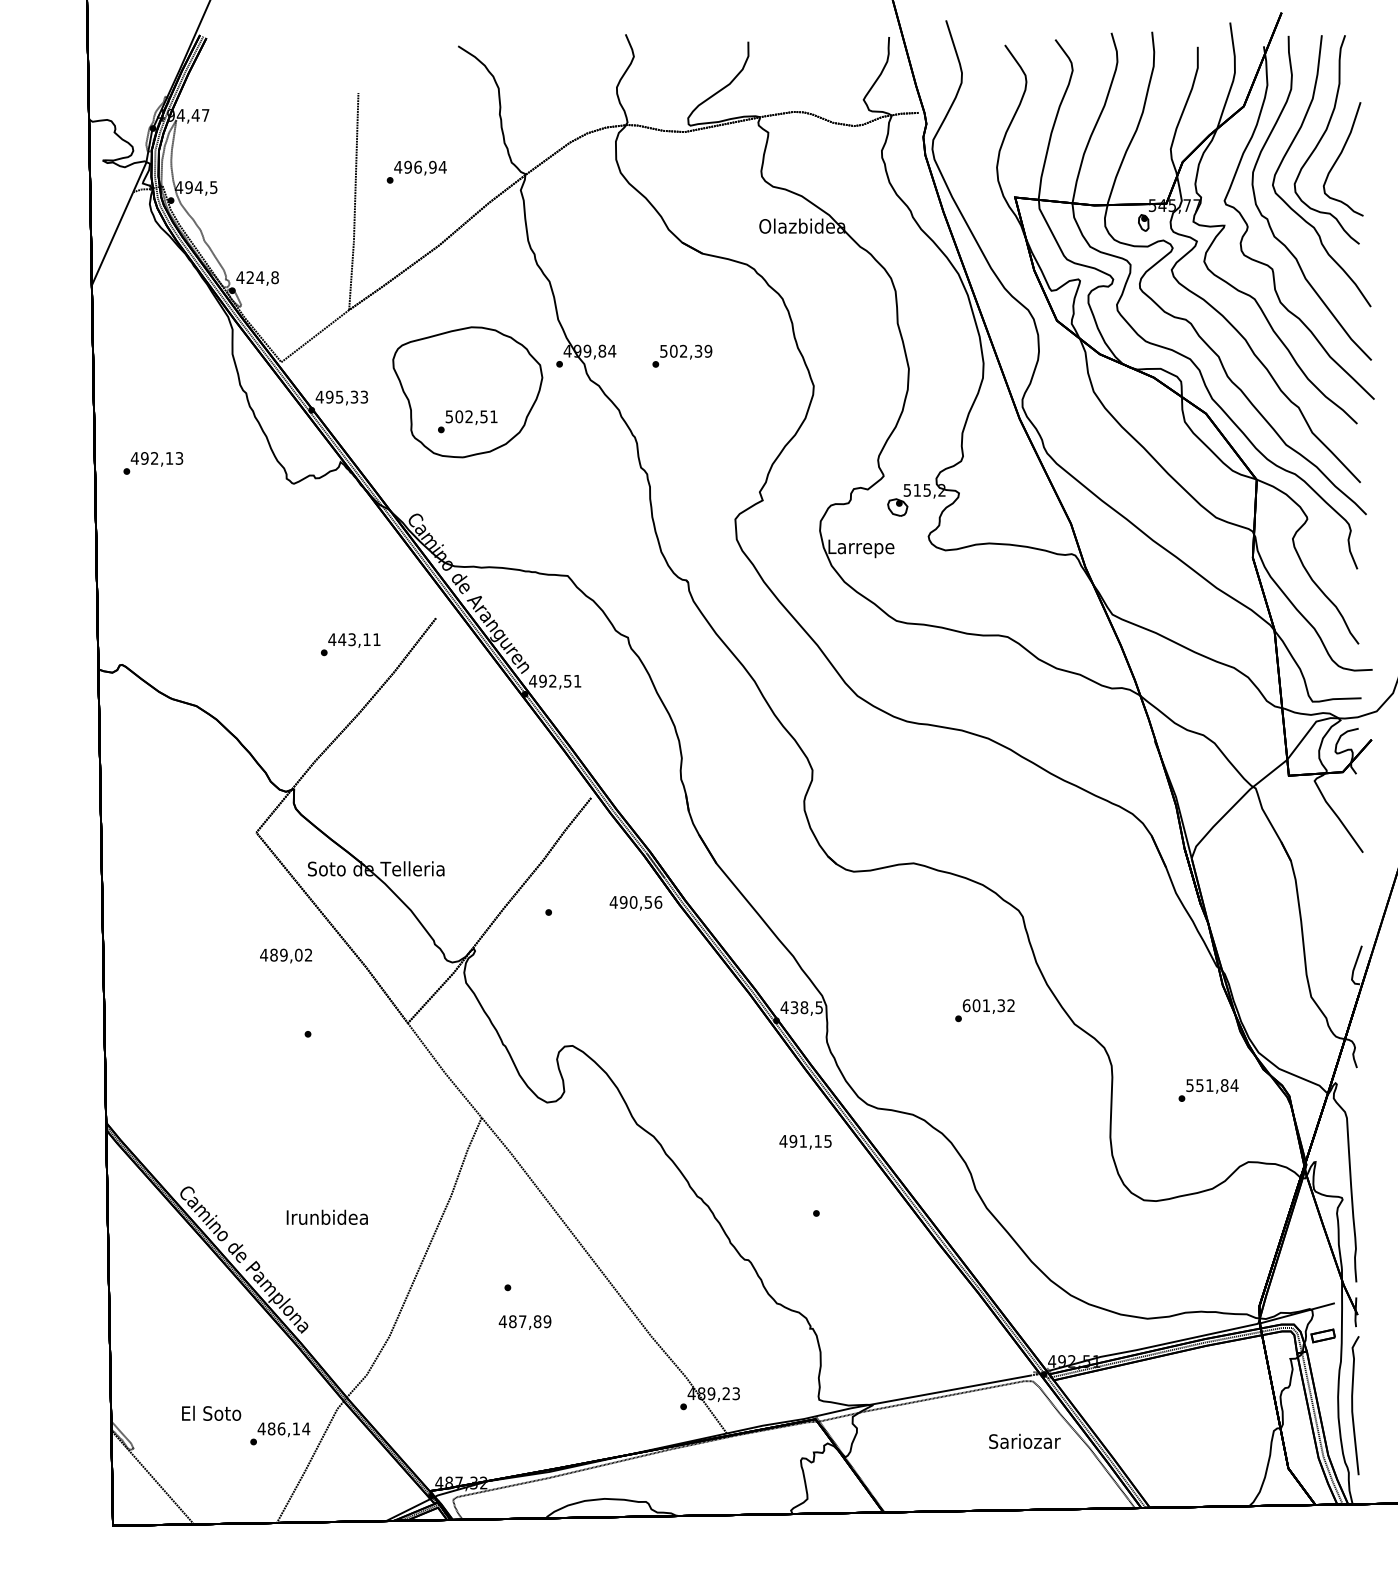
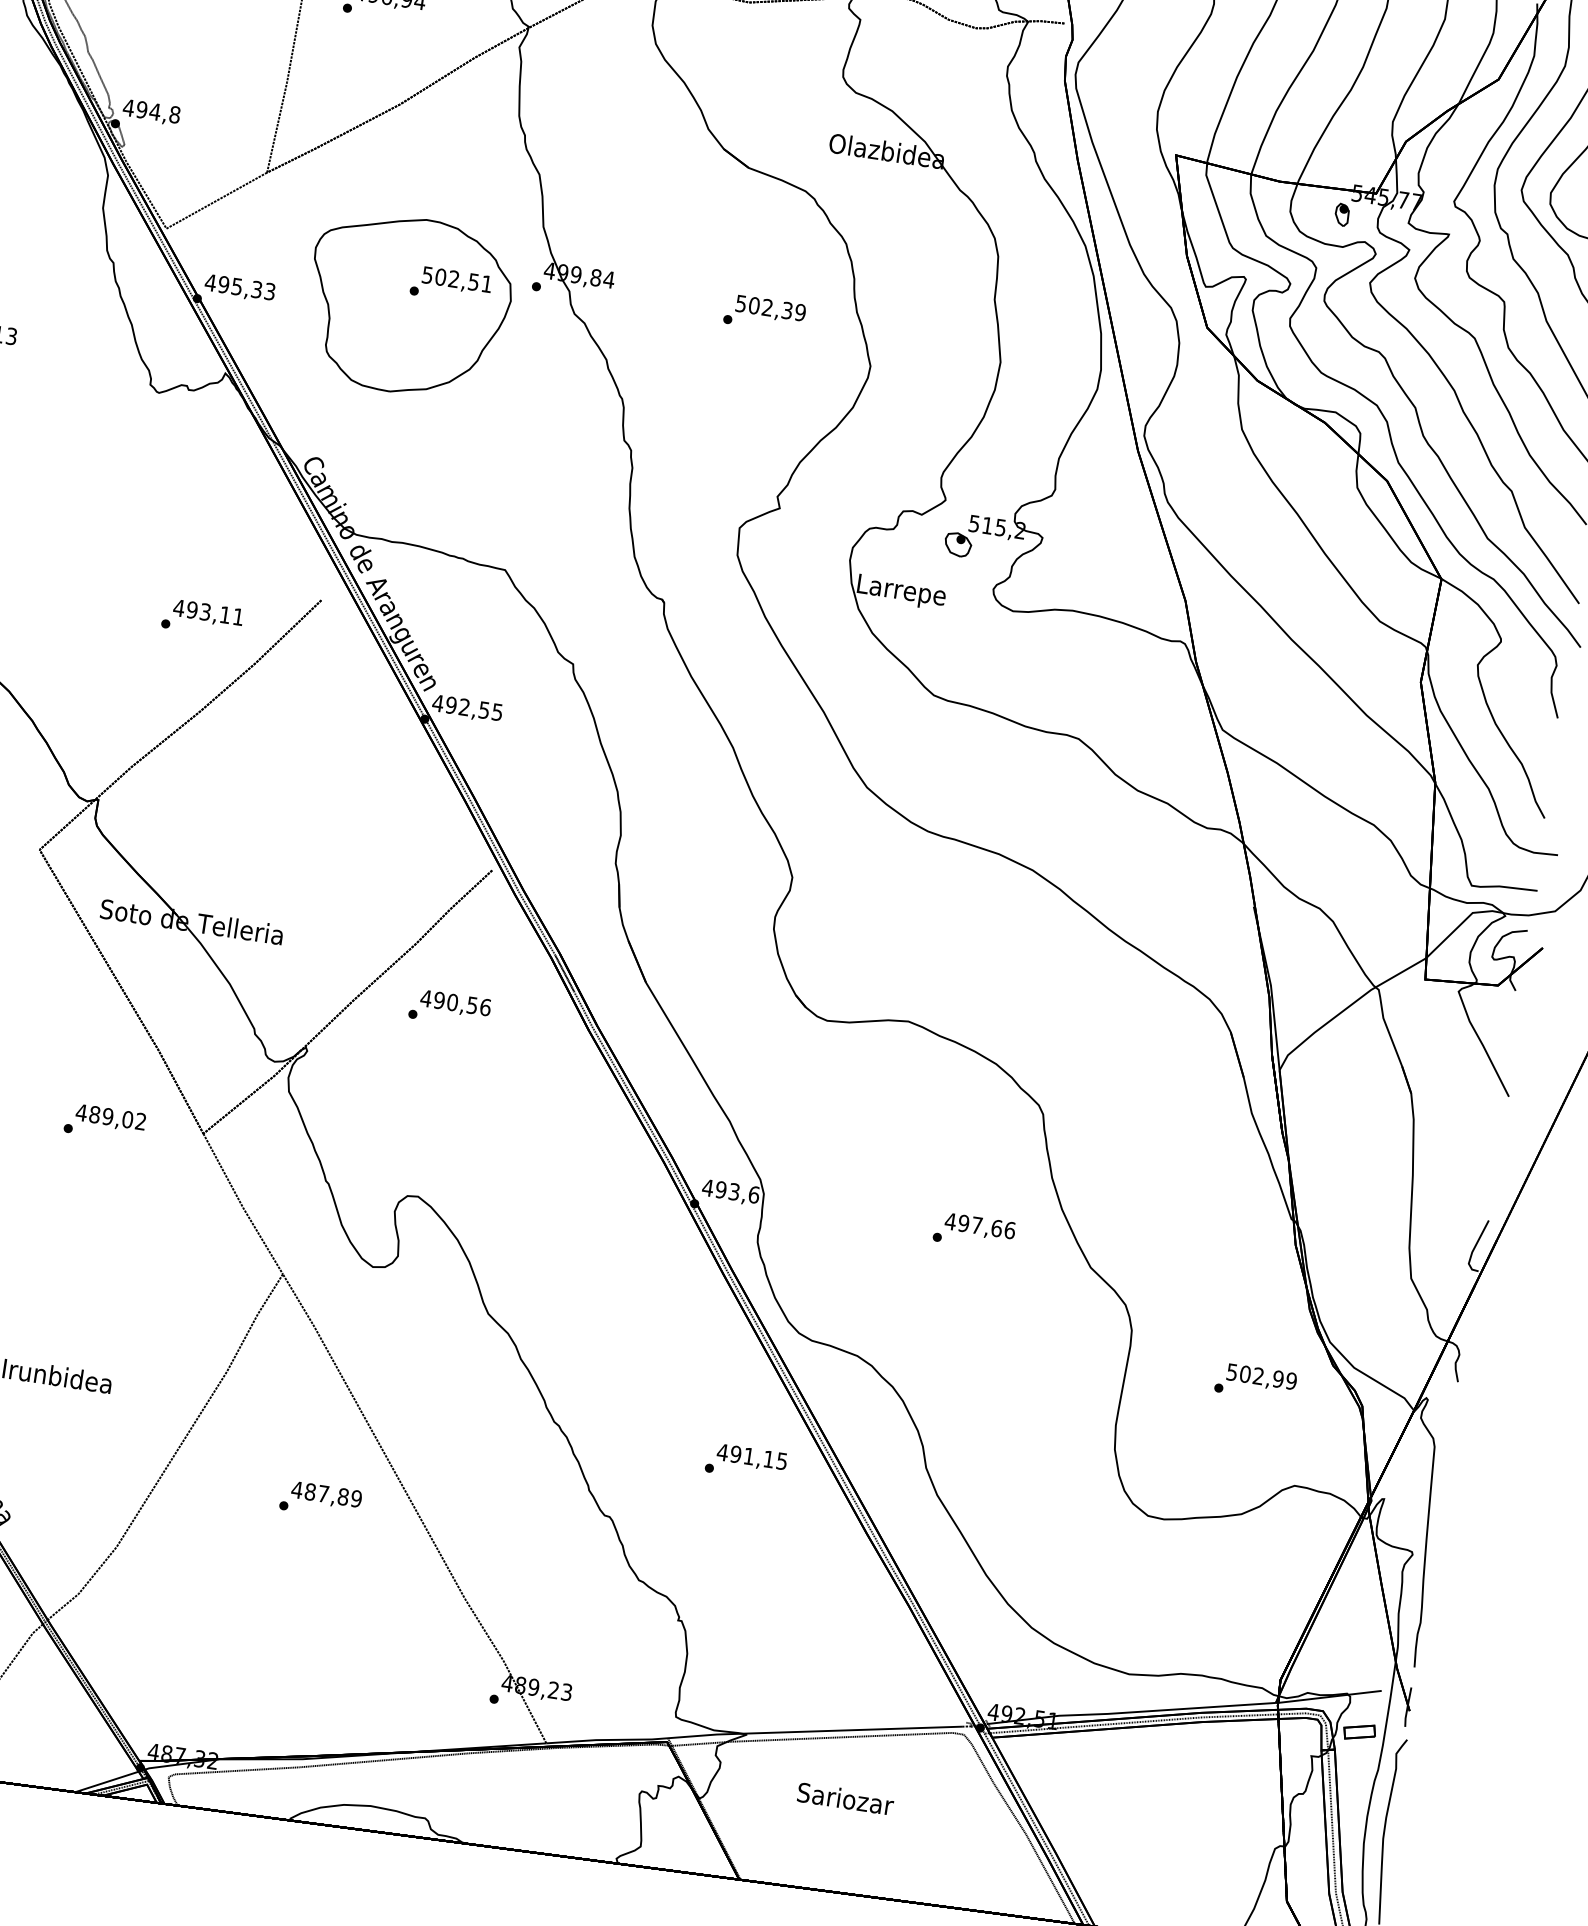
text: (250, 277) -> (142, 109), 424,8 -> 494,8
text: (682, 355) -> (765, 313), moved
text: (467, 421) -> (450, 285), moved
text: (342, 639) -> (192, 609), 443,11 -> 493,11
text: (577, 681) -> (497, 712), 492,51 -> 492,55
text: (635, 903) -> (454, 1004), moved
text: (285, 955) -> (110, 1117), moved
text: (988, 1005) -> (979, 1225), 601,32 -> 497,66
text: (806, 1007) -> (737, 1192), 438,5 -> 493,6
text: (1217, 1085) -> (1268, 1377), 551,84 -> 502,99
text: (805, 1142) -> (751, 1458), moved
text: (524, 1322) -> (325, 1495), moved
text: (1024, 1440) -> (845, 1797), moved

